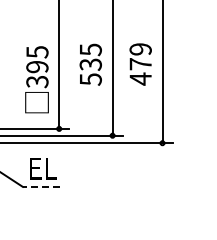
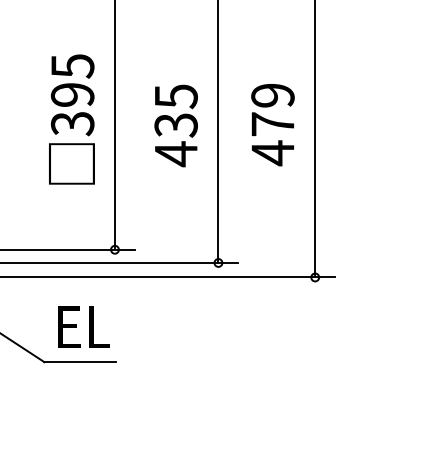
text: (36, 79) -> (70, 119), moved
text: (90, 79) -> (175, 153), 535 -> 435
line: (41, 186) -> (80, 361), dashed -> solid

